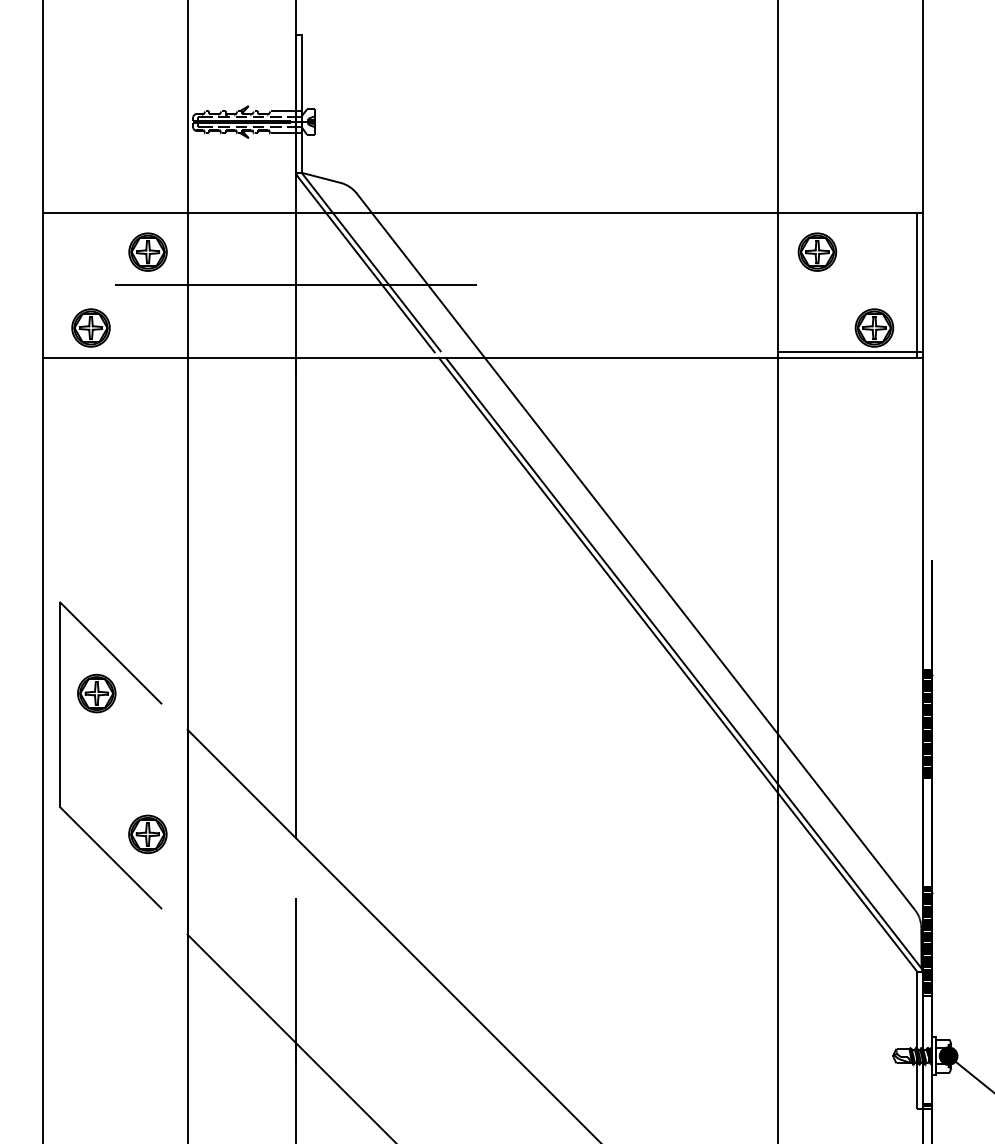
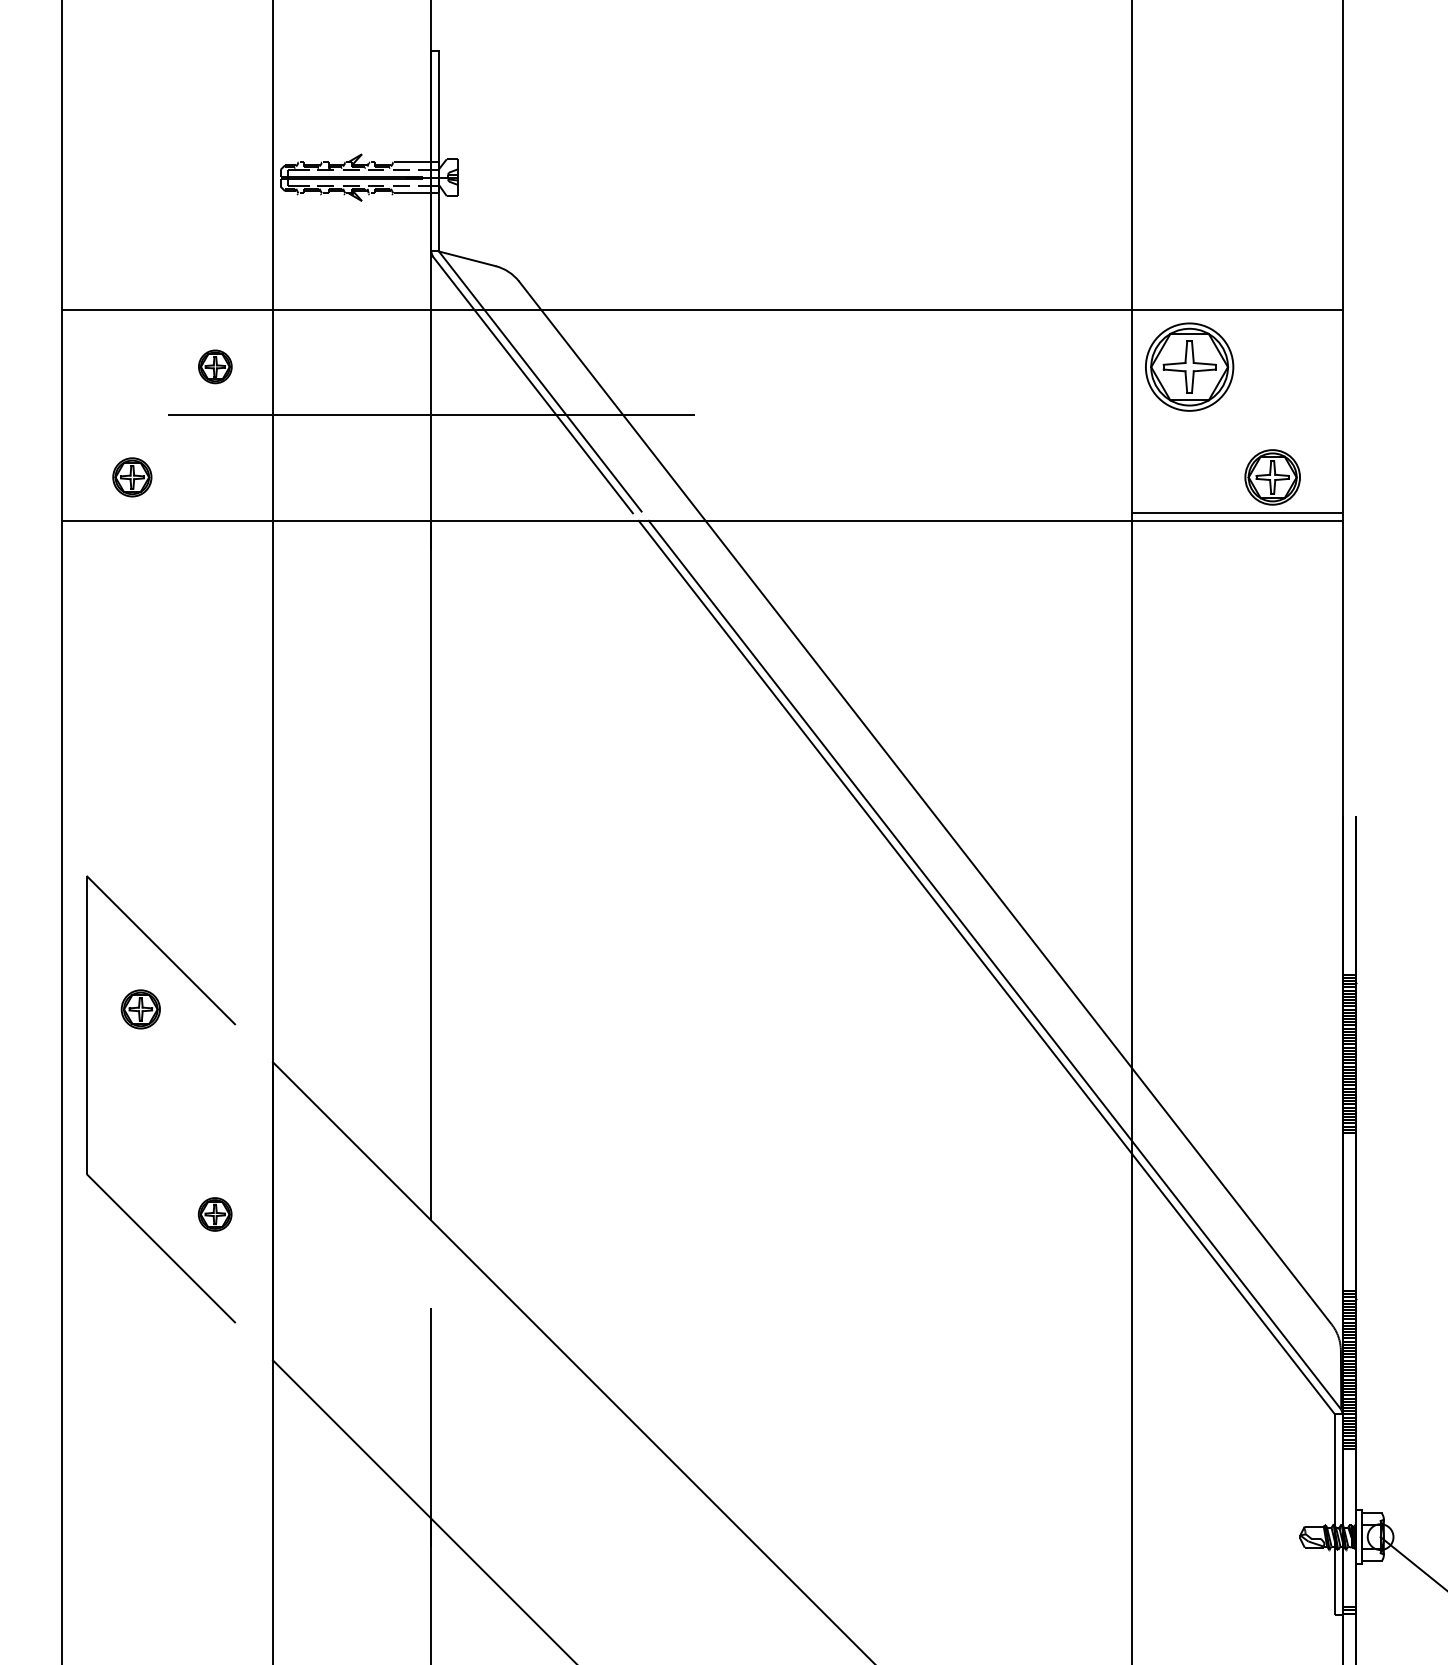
part: (147, 251) -> (214, 366), size x0.6
part: (817, 251) -> (1189, 366), size x1.6
line: (917, 285) -> (1335, 415), removed
part: (90, 327) -> (131, 476), size x0.7
part: (96, 693) -> (140, 1009), size x0.7
part: (147, 834) -> (214, 1214), size x0.6
fill: (948, 1055) -> (1380, 1536), removed

